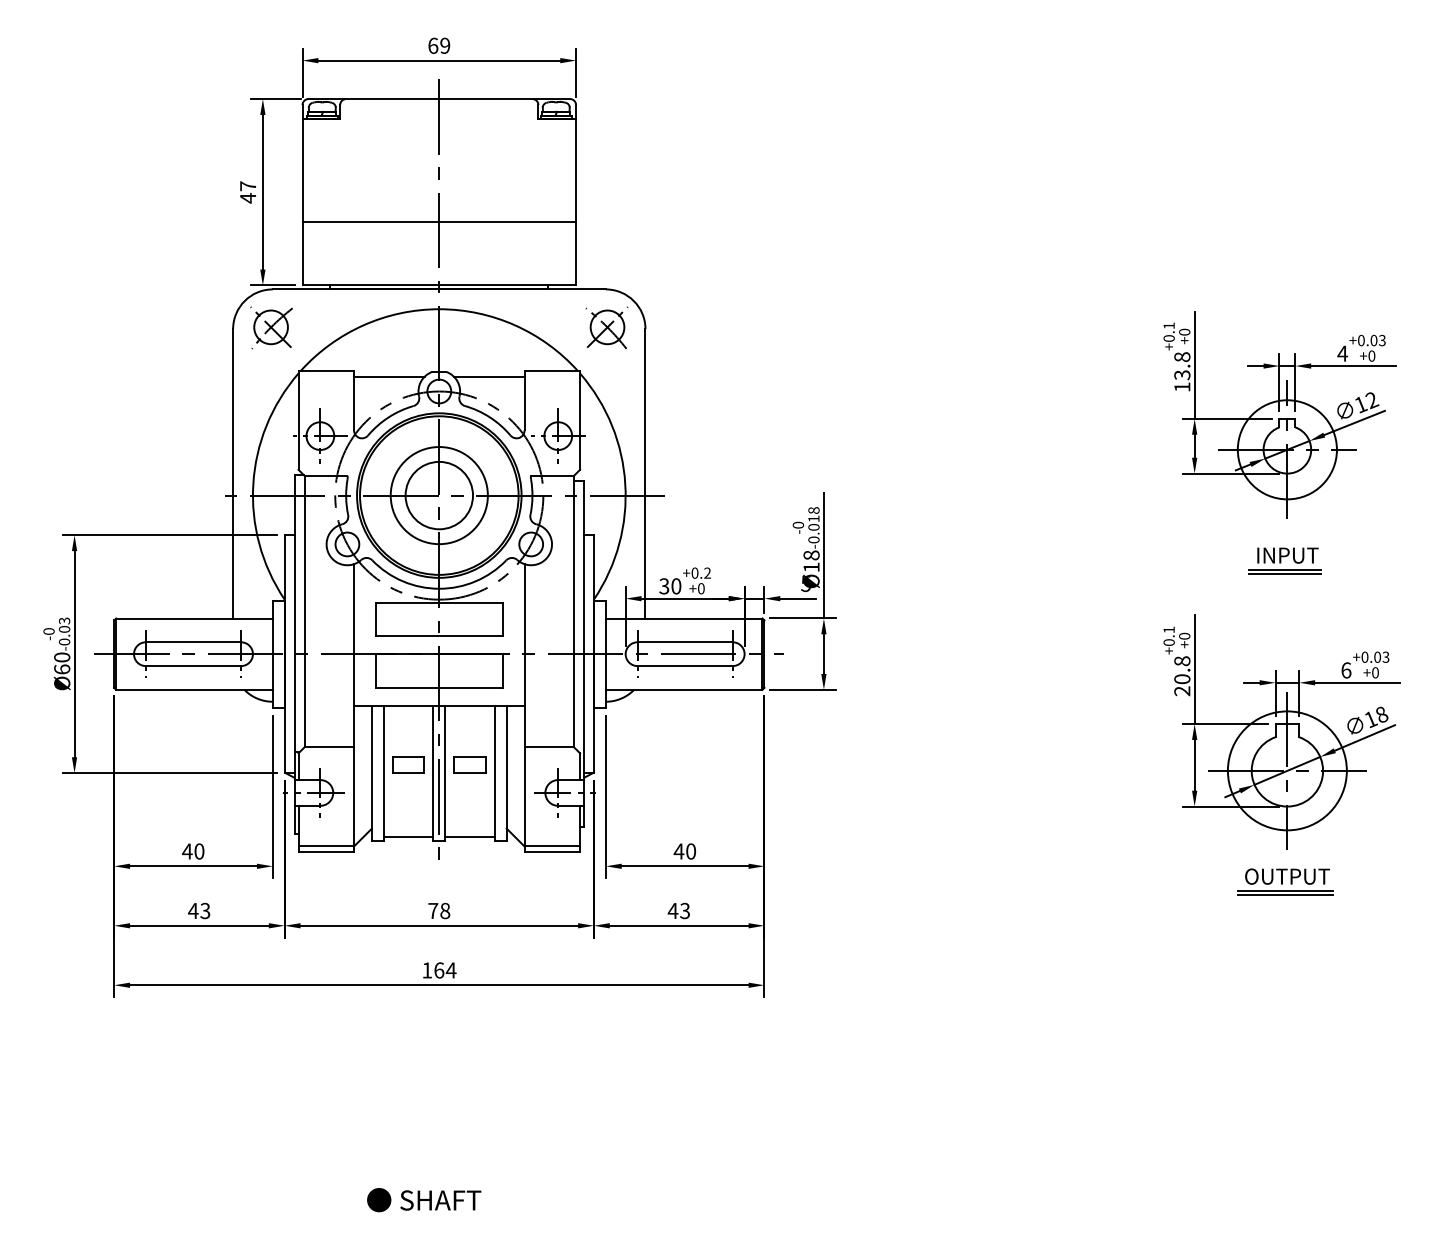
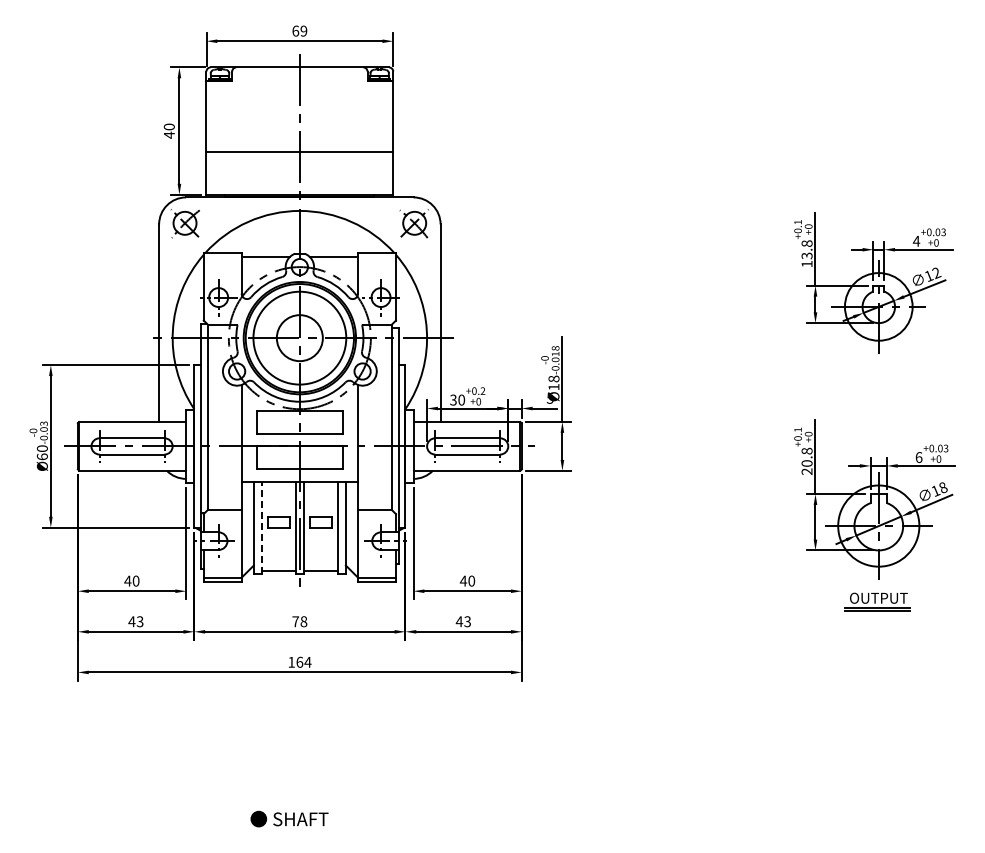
text: (246, 185) -> (168, 126), 47 -> 40
circle: (438, 496) -> (299, 338), size x1.4
part: (1285, 560) -> (877, 382), removed
line: (383, 772) -> (261, 527), solid -> dashed

